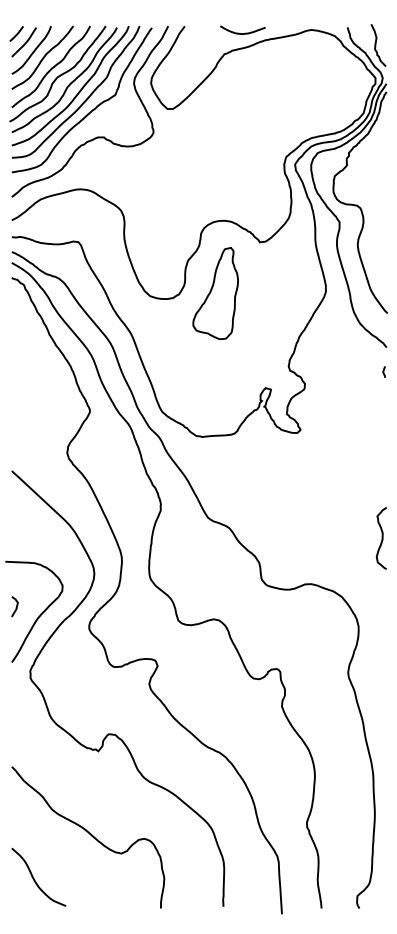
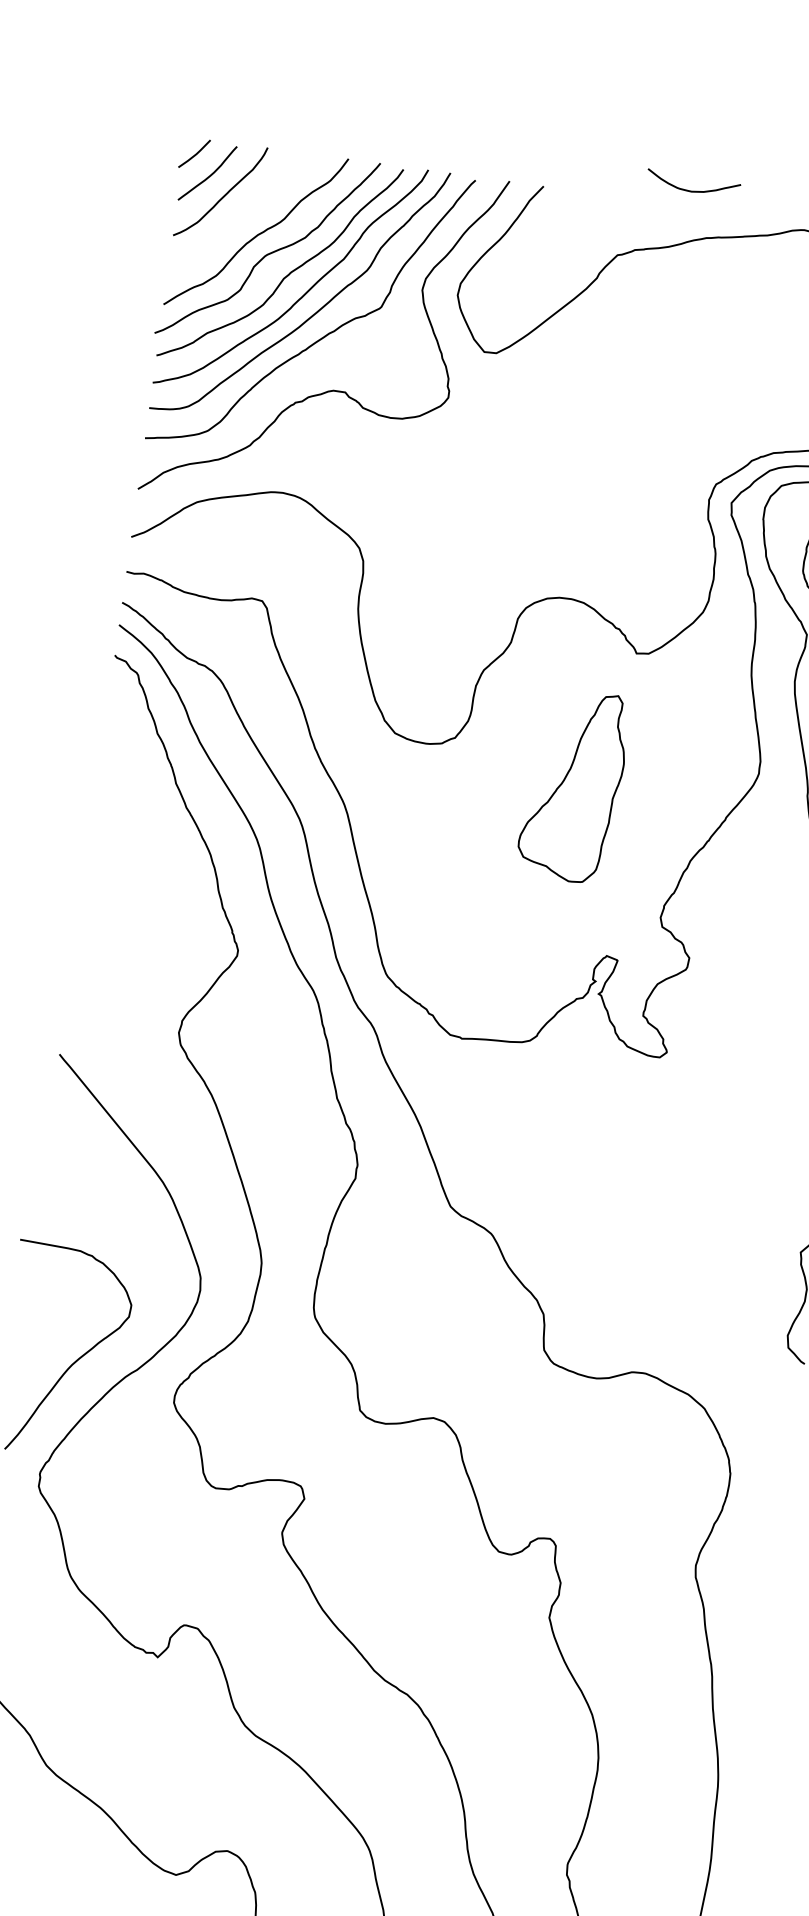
curve: (242, 33) -> (691, 190), moved
curve: (42, 57) -> (241, 209), removed
part: (215, 293) -> (573, 785), moved
curve: (15, 607) -> (27, 1336), removed

